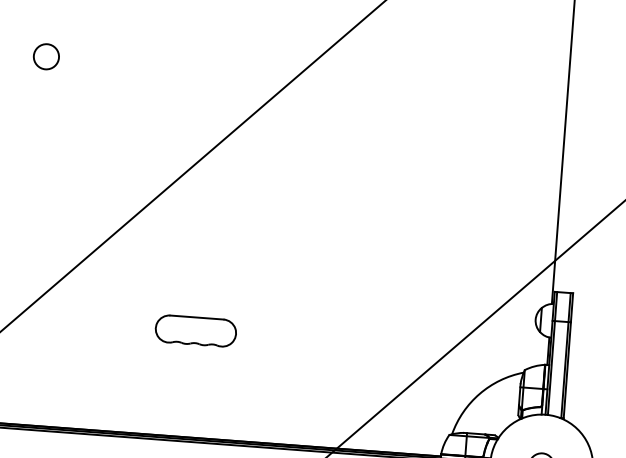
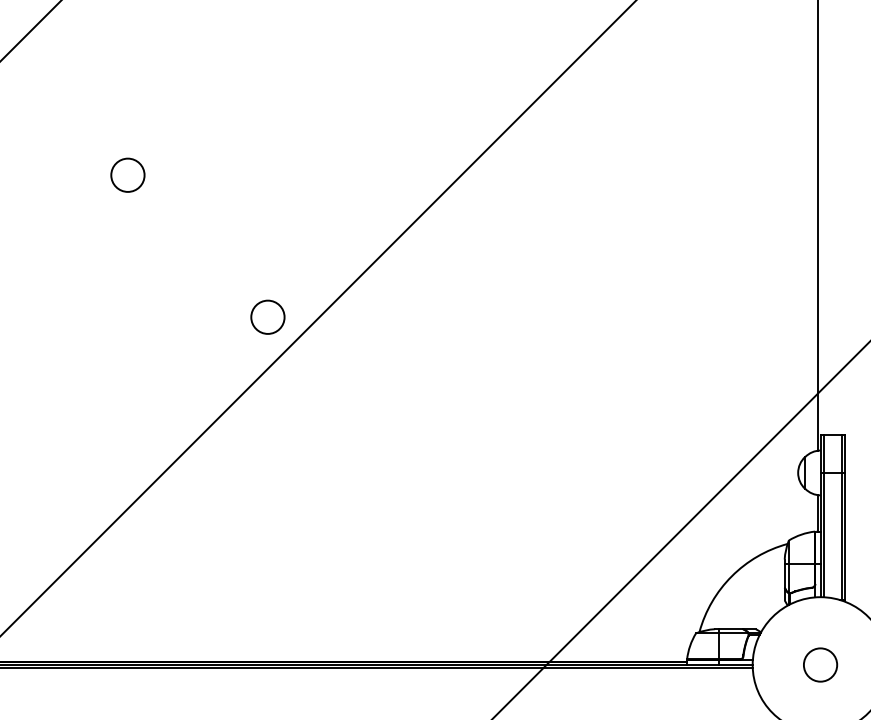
circle: (143, 171) -> (267, 316), added
part: (195, 330) -> (351, 521), removed

